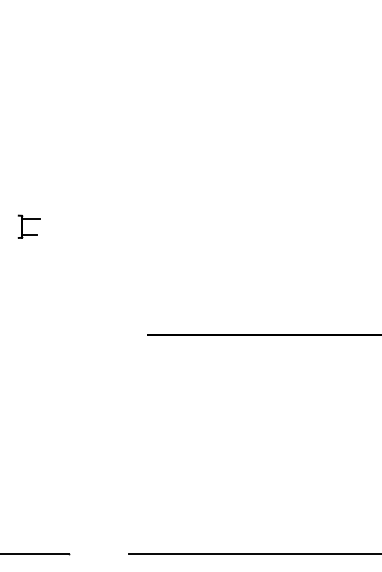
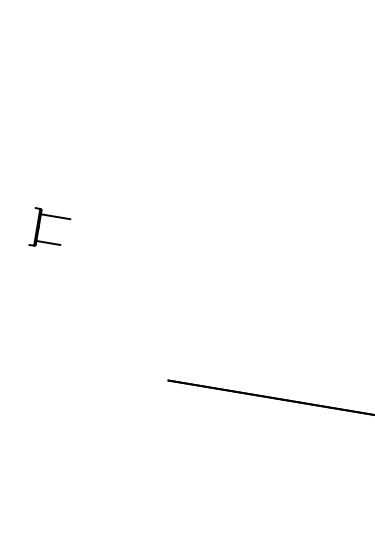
part: (28, 226) -> (49, 228), size x1.4

